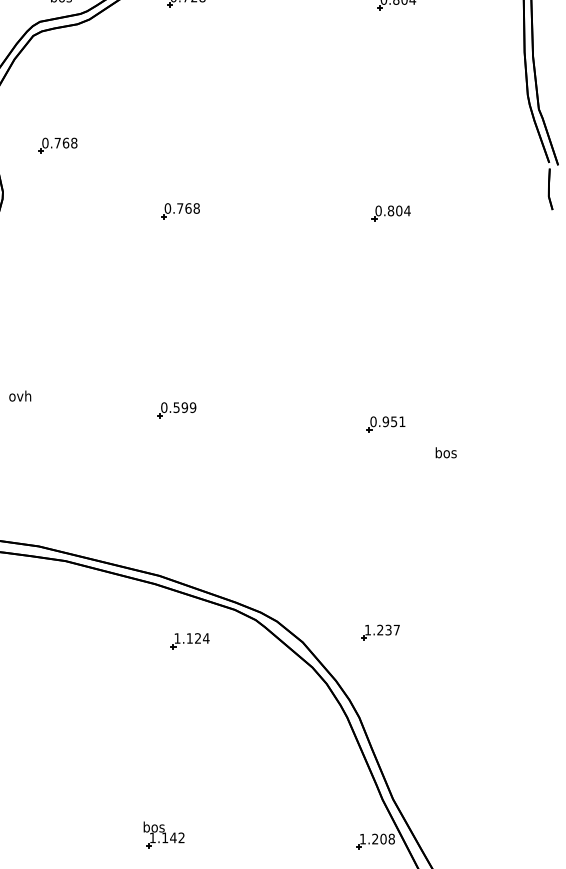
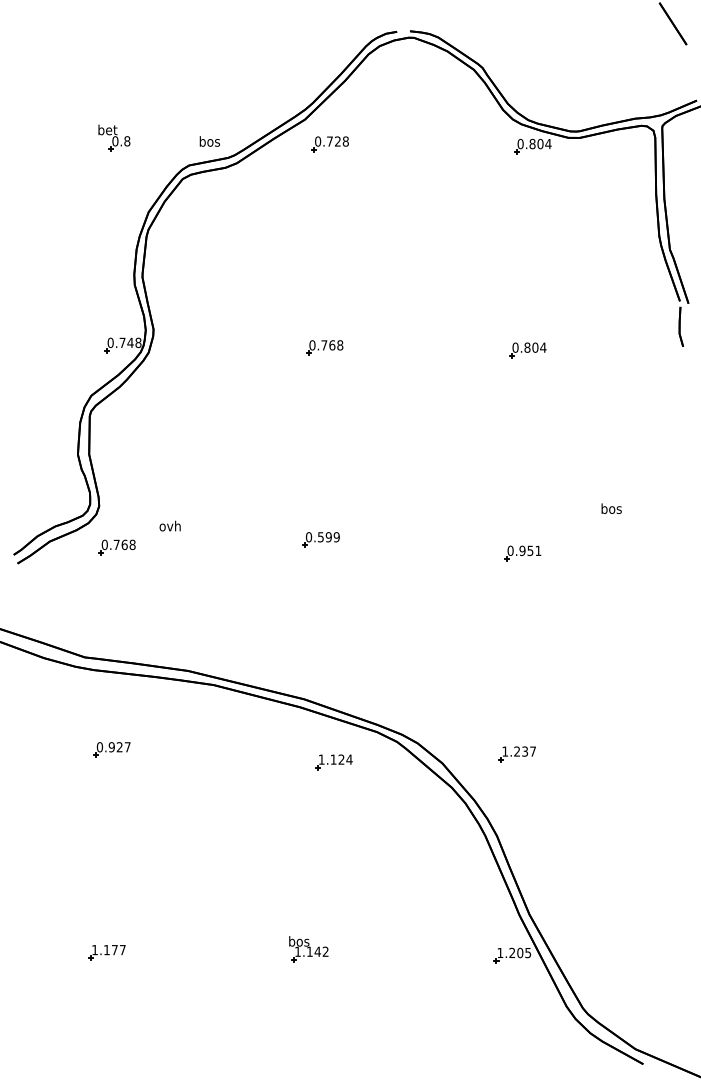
part: (57, 145) -> (206, 284), removed
text: (446, 452) -> (611, 508), moved
text: (392, 838) -> (528, 952), 1.208 -> 1.205

